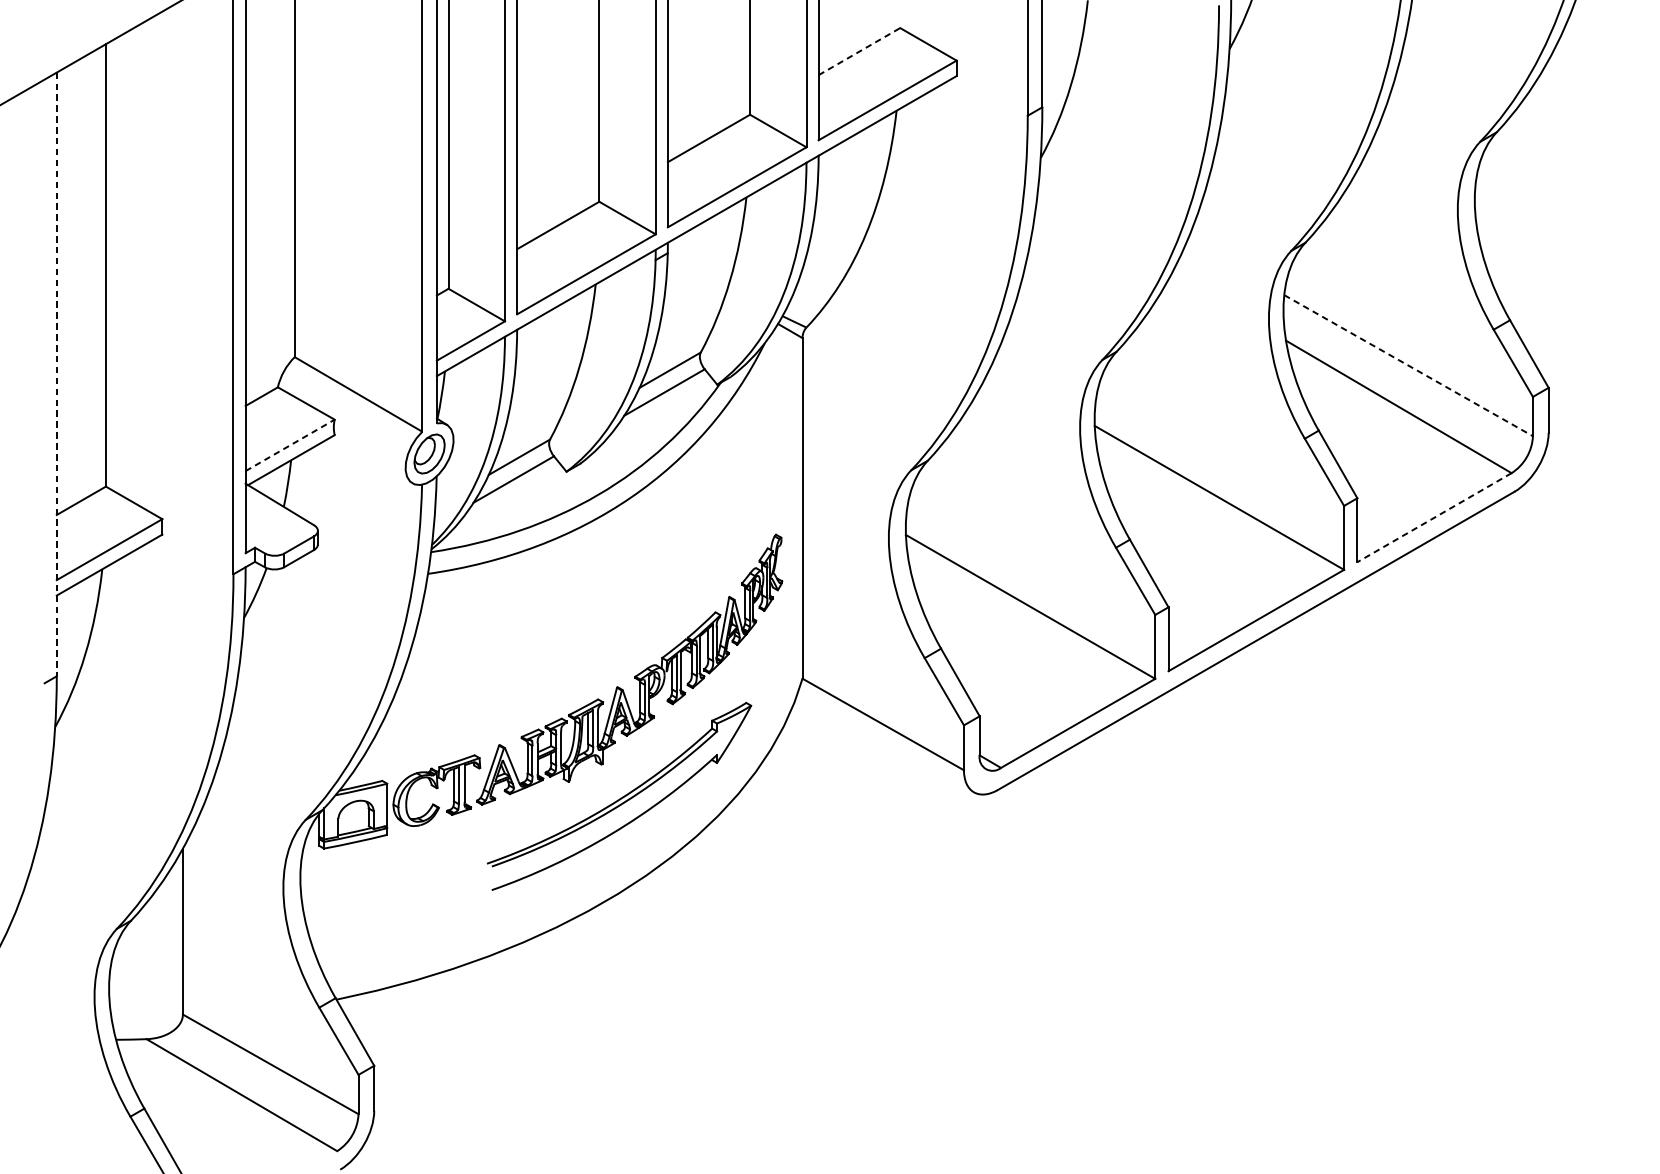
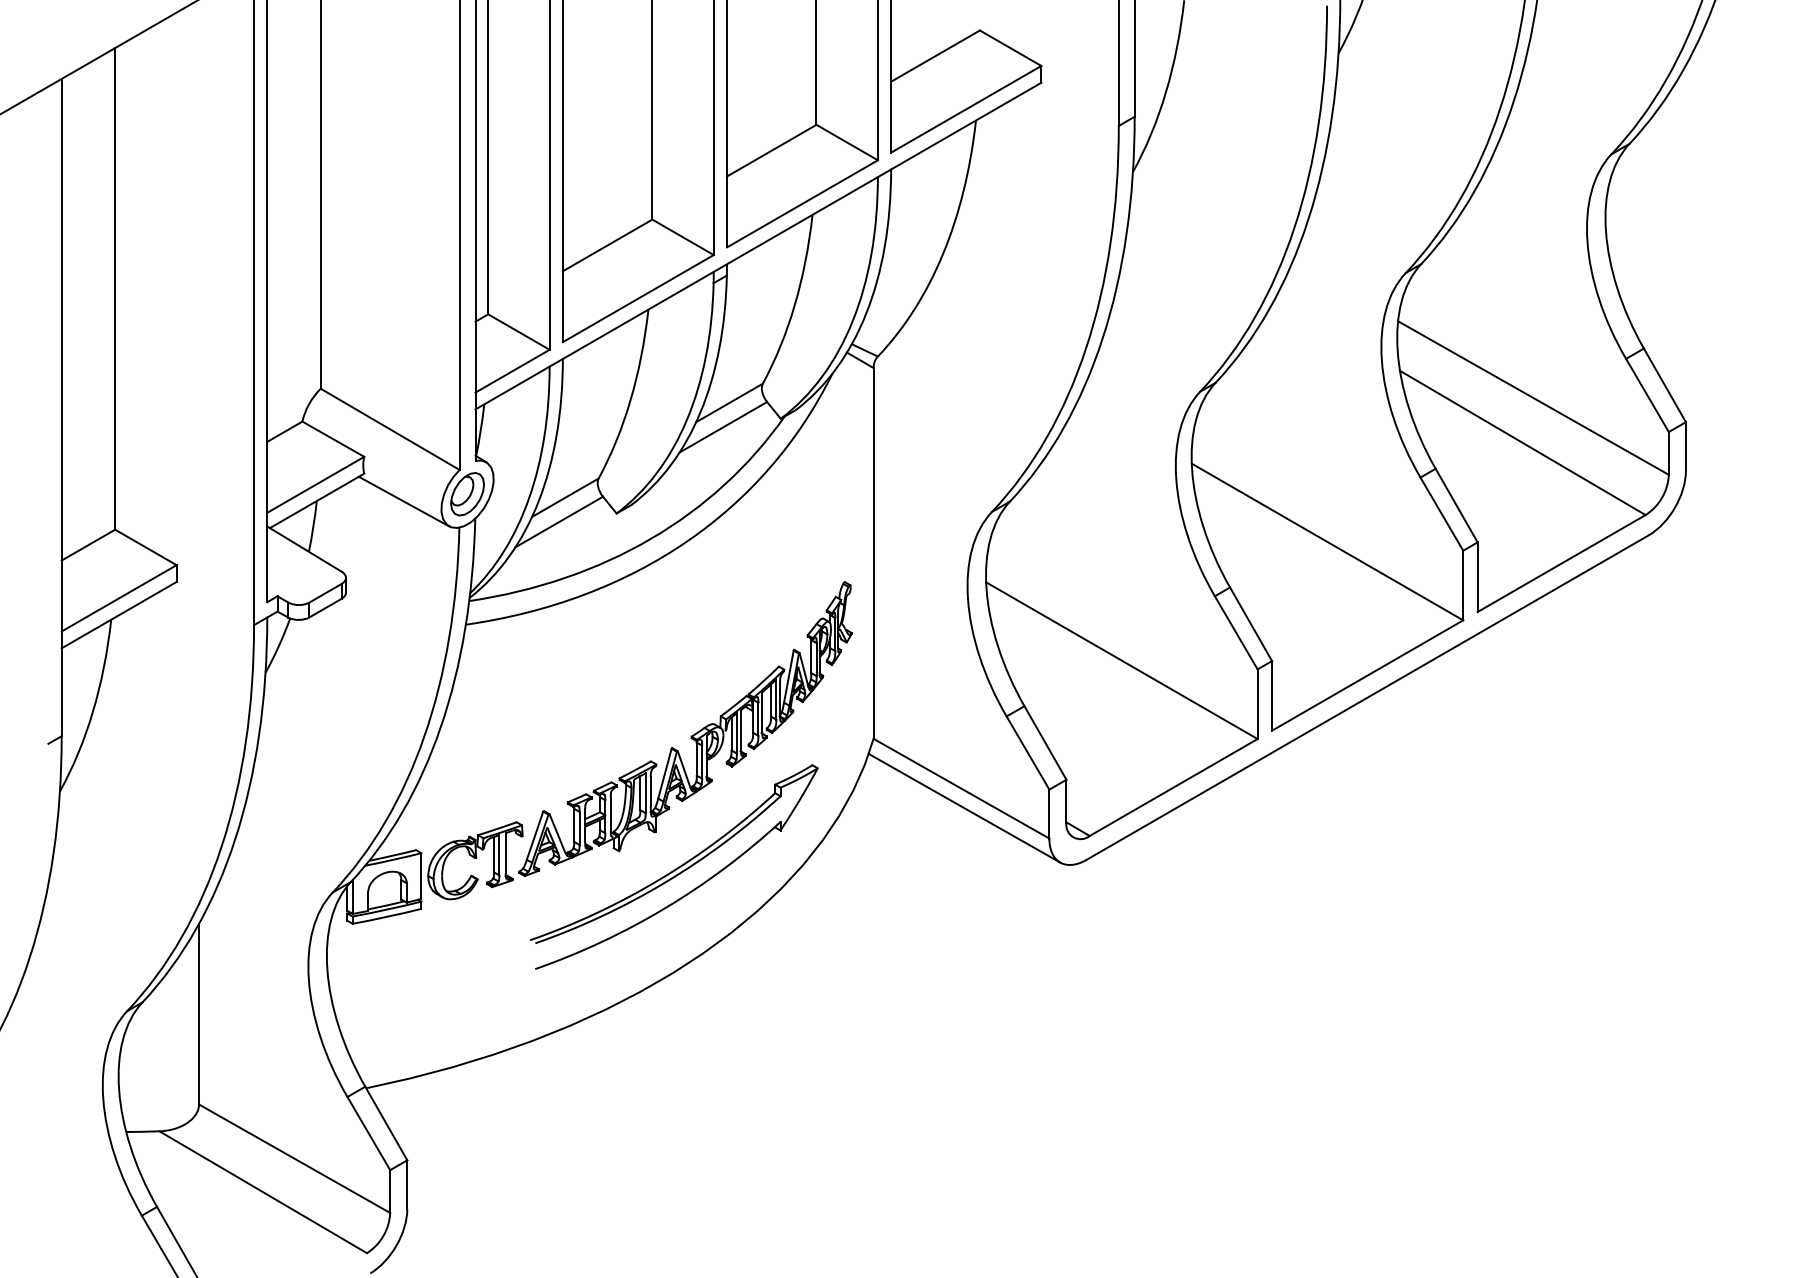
line: (859, 51) -> (935, 55), dashed -> solid
line: (1408, 366) -> (1533, 398), dashed -> solid
line: (56, 374) -> (61, 407), dashed -> solid
line: (289, 445) -> (315, 484), dashed -> solid
line: (370, 460) -> (403, 501), added
line: (1434, 517) -> (1561, 563), dashed -> solid
line: (886, 741) -> (964, 807), added

